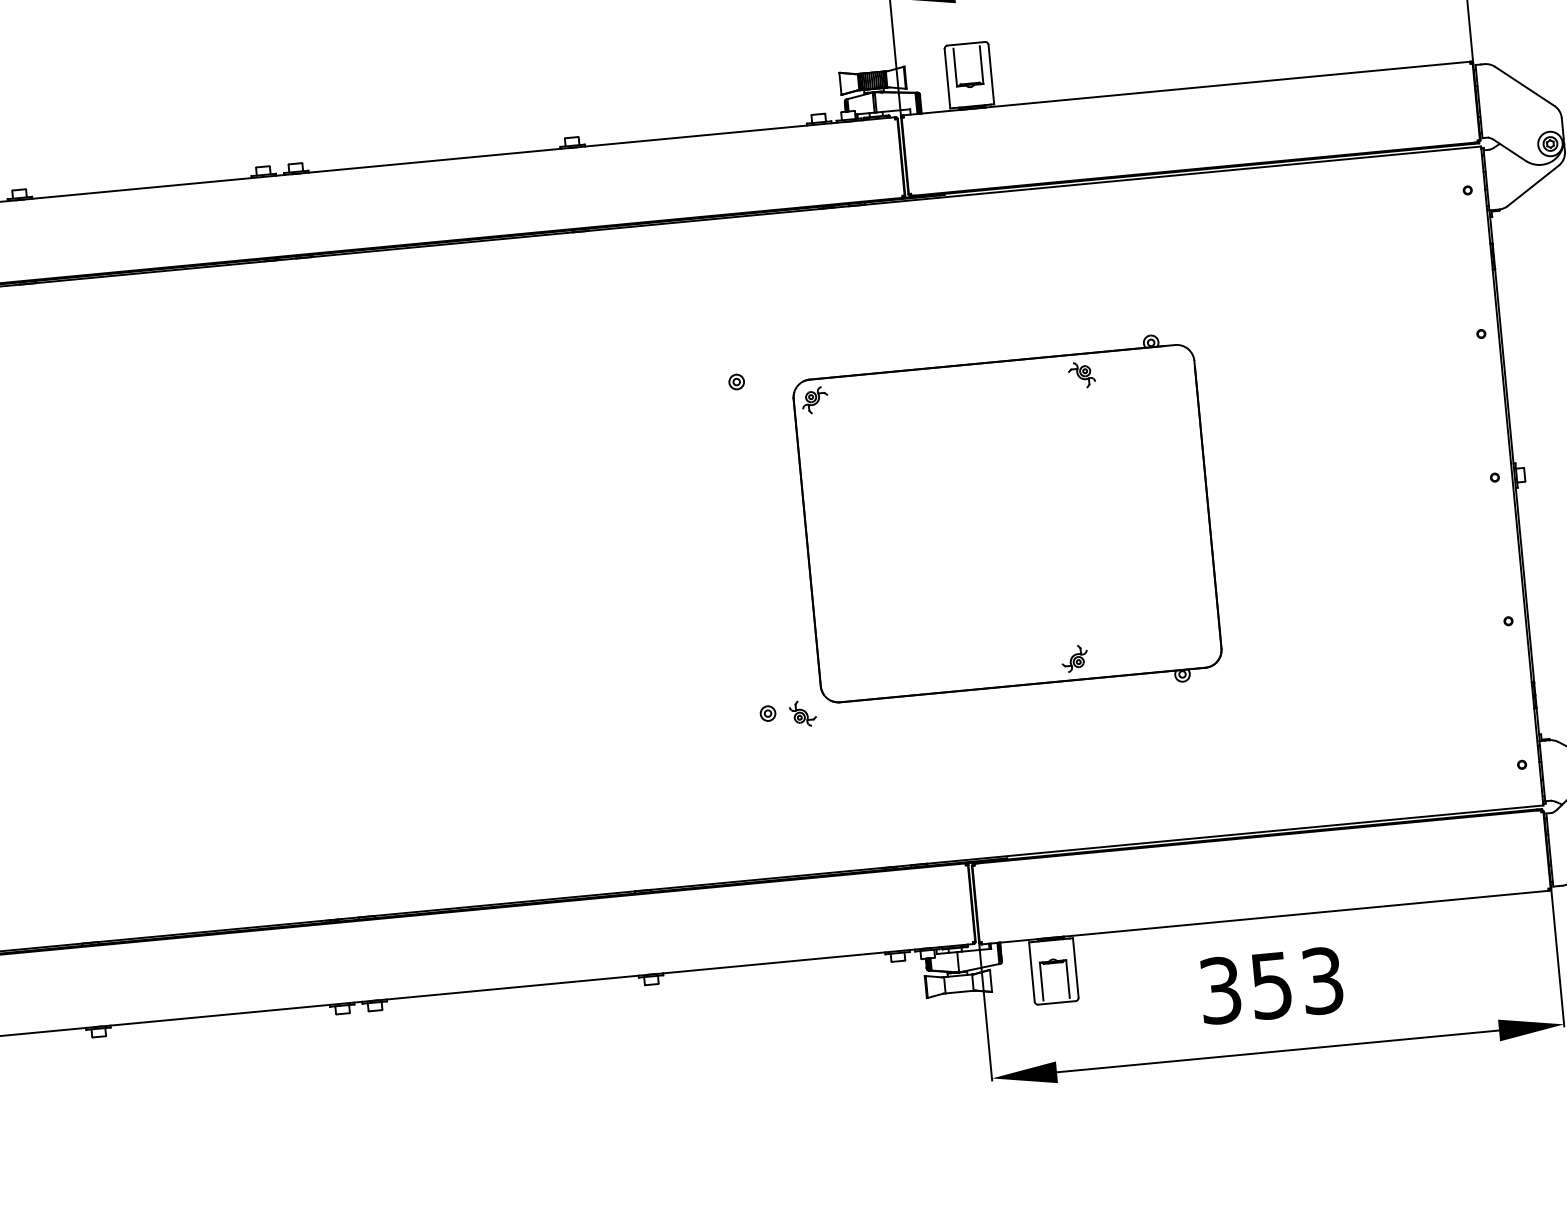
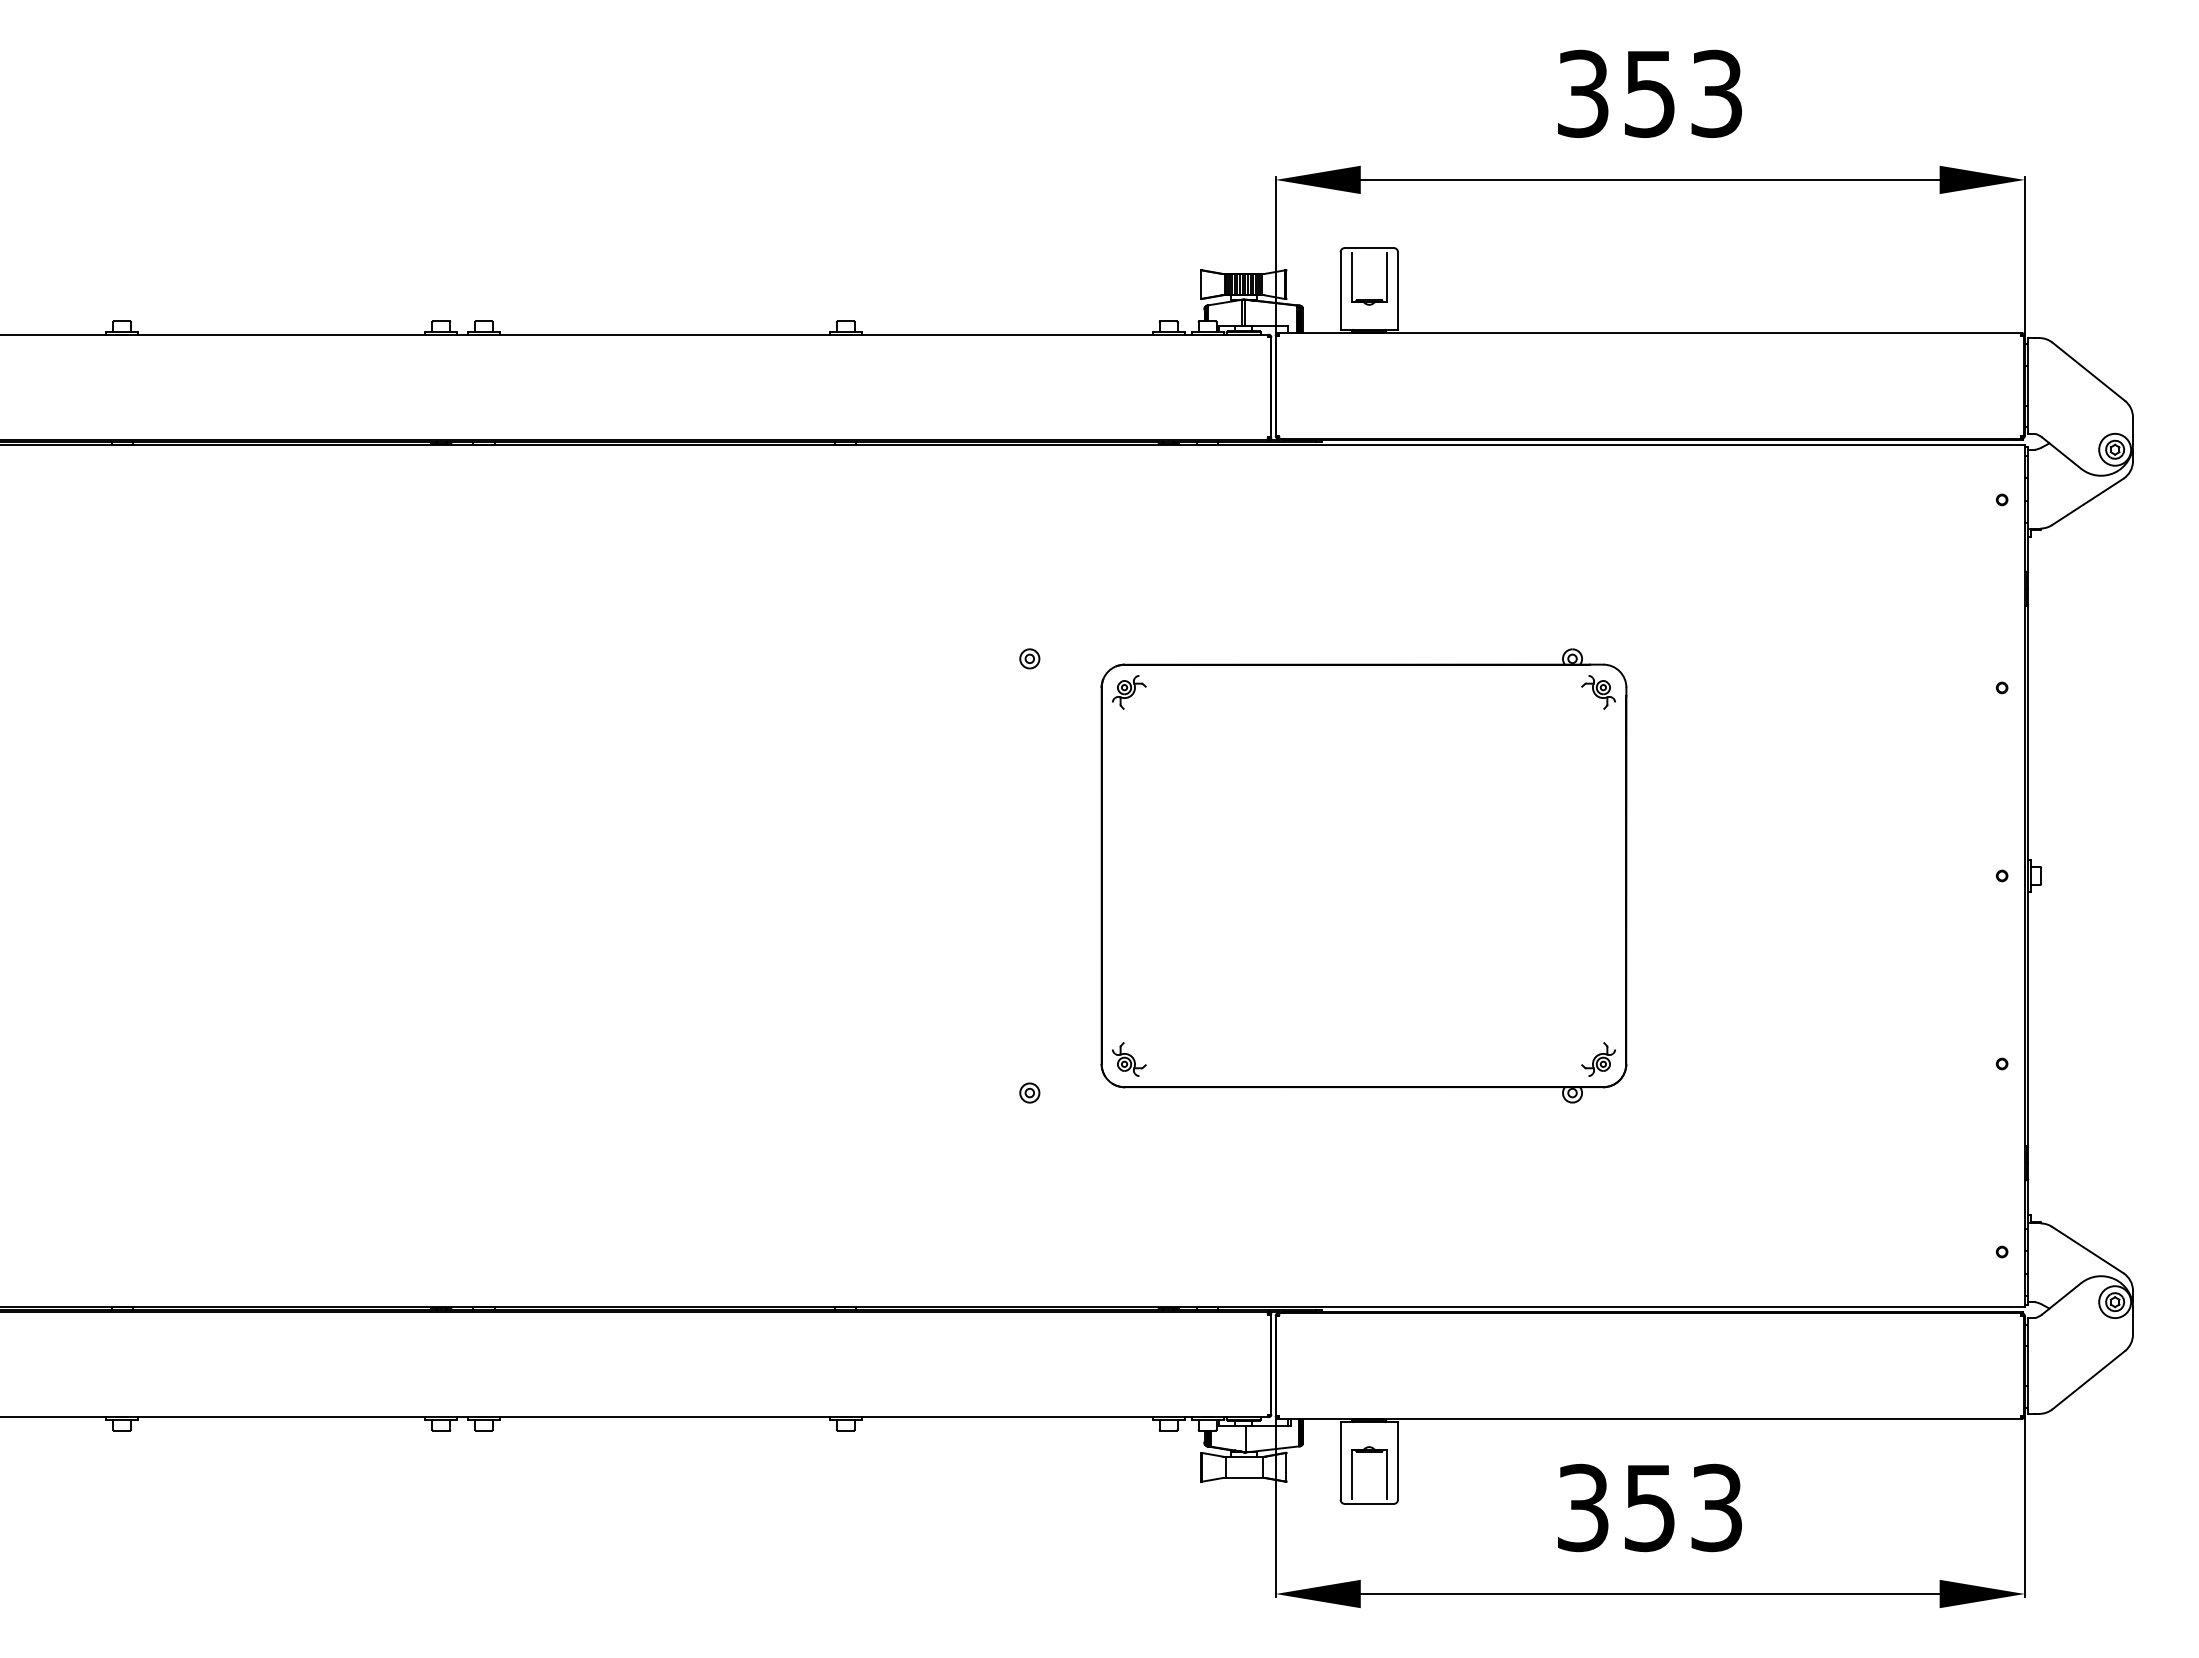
part: (1081, 375) -> (1598, 692), moved
part: (1074, 658) -> (1598, 1059), moved
part: (803, 713) -> (1129, 1059), moved

